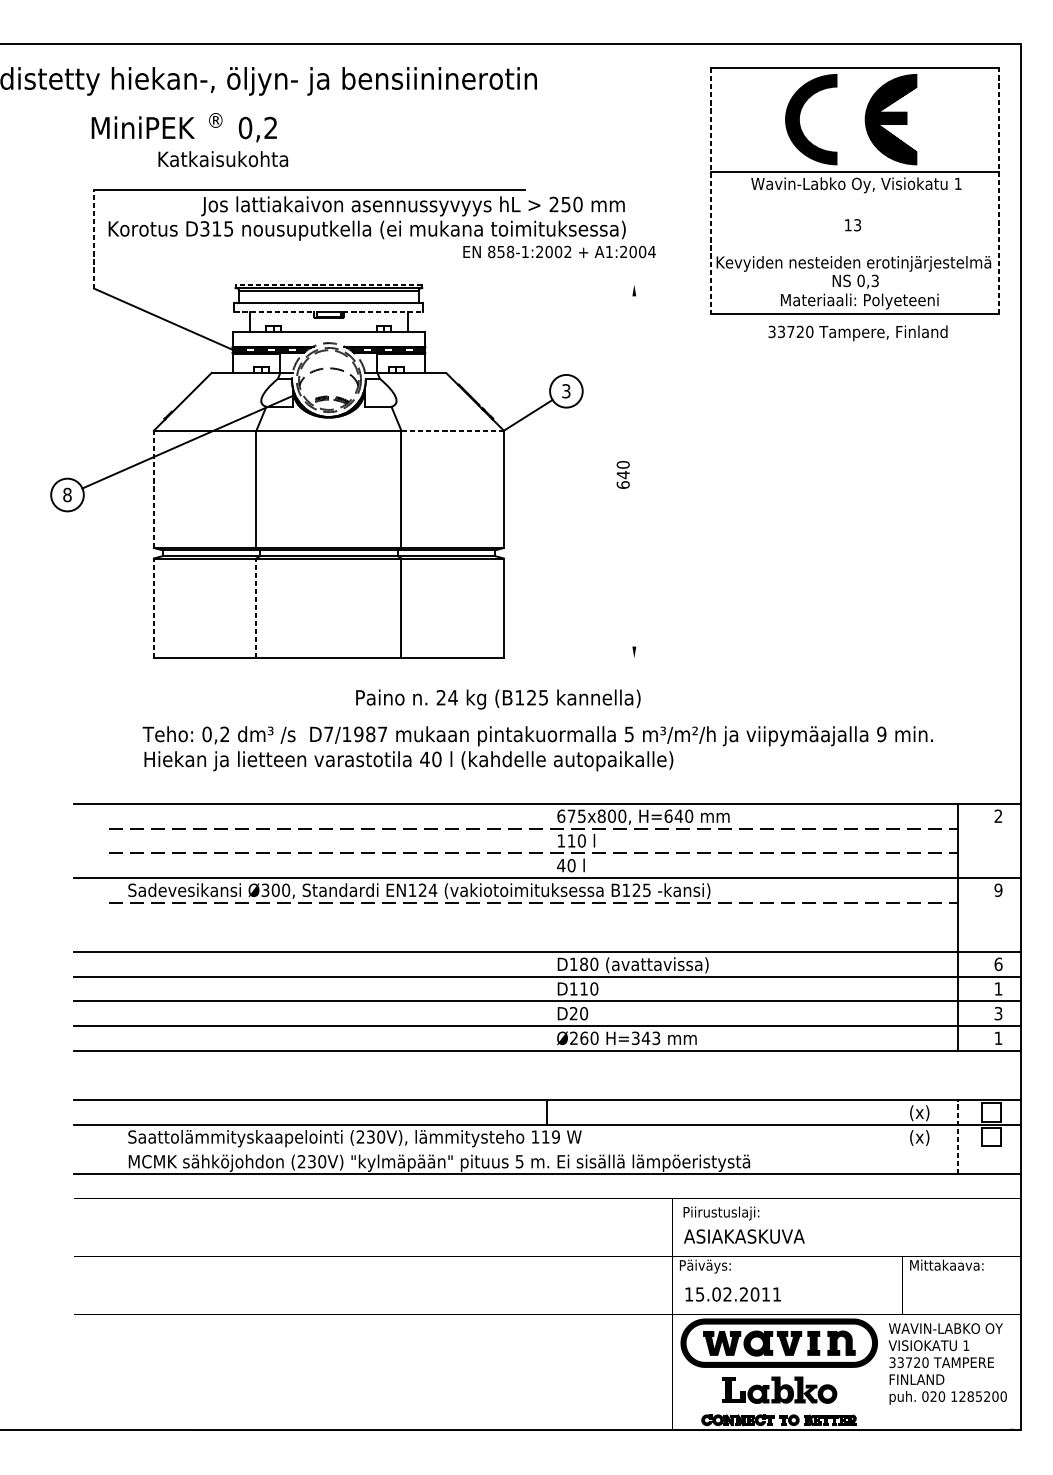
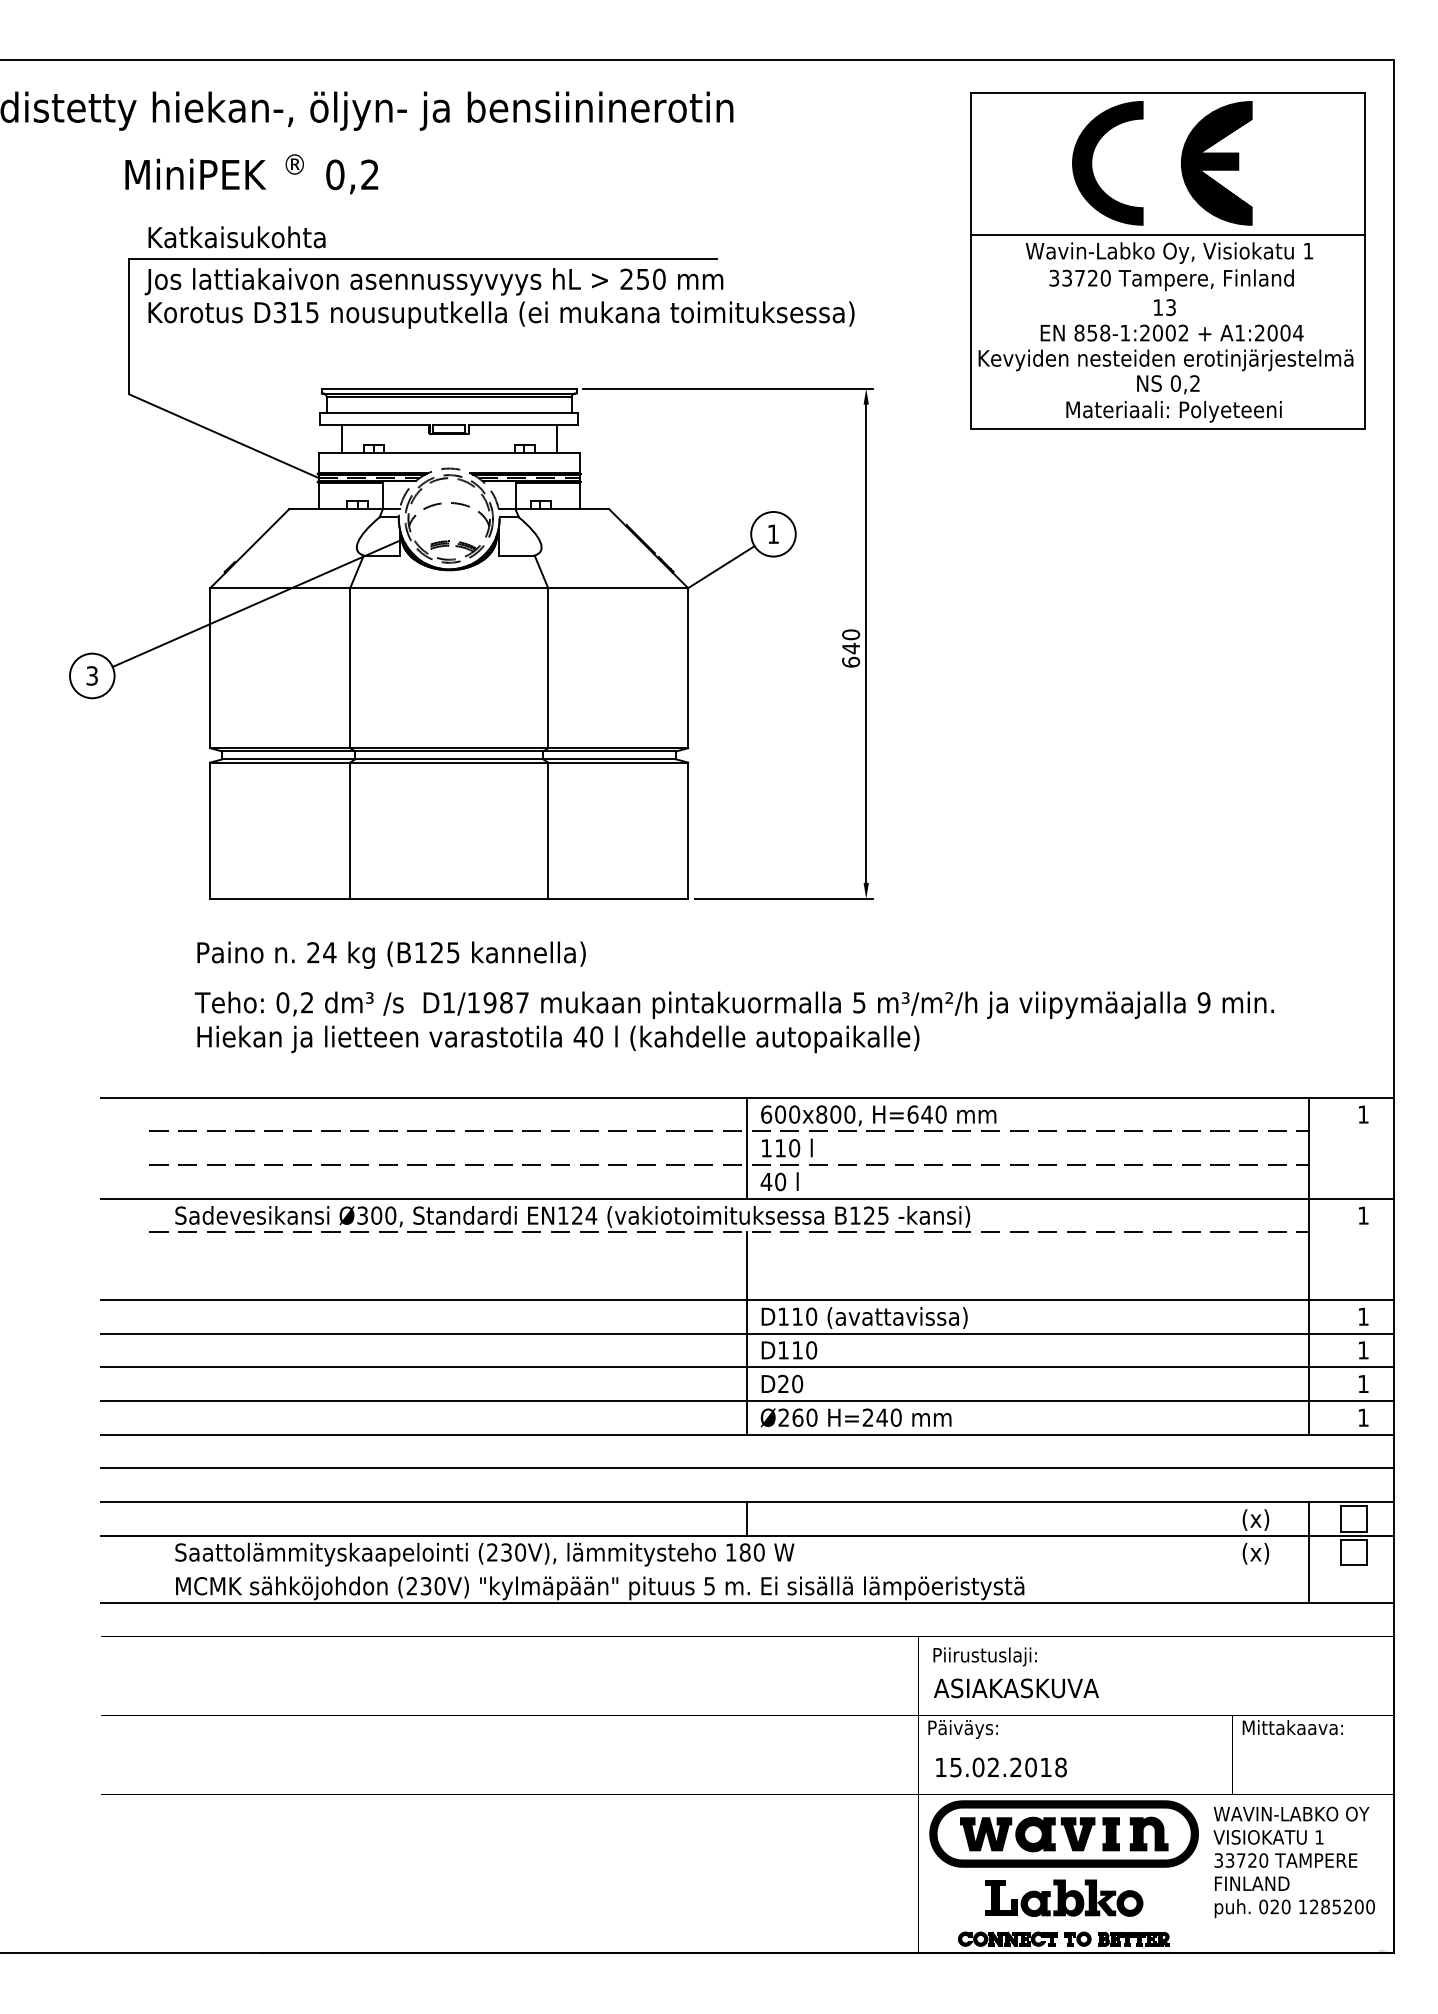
text: (222, 159) -> (236, 237), moved
line: (711, 191) -> (971, 261), dashed -> solid
line: (999, 191) -> (1364, 261), dashed -> solid
text: (412, 206) -> (433, 281), moved
line: (94, 239) -> (129, 326), dashed -> solid
text: (559, 251) -> (1171, 332), moved
text: (874, 280) -> (1194, 383), 0,3 -> 0,2
line: (328, 284) -> (448, 388), dashed -> solid
line: (532, 284) -> (727, 388), added
line: (274, 311) -> (374, 425), dashed -> solid
line: (383, 311) -> (523, 425), dashed -> solid
text: (857, 333) -> (1171, 280), moved
text: (565, 391) -> (772, 534), 3 -> 1
line: (452, 430) -> (618, 588), dashed -> solid
line: (634, 471) -> (866, 643), added
line: (154, 488) -> (210, 667), dashed -> solid
text: (67, 494) -> (92, 675), 8 -> 3
line: (154, 608) -> (210, 830), dashed -> solid
line: (256, 608) -> (350, 830), dashed -> solid
line: (573, 658) -> (783, 898), added
text: (498, 699) -> (391, 954), moved
text: (328, 734) -> (448, 1002), D7/1987 -> D1/1987
text: (576, 816) -> (787, 1114), 675x800, -> 600x800,
text: (998, 816) -> (1363, 1114), 2 -> 1
line: (547, 840) -> (747, 1147), added
text: (998, 890) -> (1363, 1215), 9 -> 1
text: (583, 964) -> (797, 1316), D180 -> D110
text: (998, 964) -> (1363, 1316), 6 -> 1
line: (547, 976) -> (747, 1333), added
text: (998, 1013) -> (1363, 1383), 3 -> 1
text: (645, 1038) -> (881, 1417), H=343 -> H=240
line: (547, 1075) -> (747, 1468), added
text: (550, 1137) -> (751, 1552), 119 -> 180
line: (958, 1137) -> (1308, 1552), dashed -> solid
text: (776, 1294) -> (1060, 1767), 15.02.2011 -> 15.02.2018

